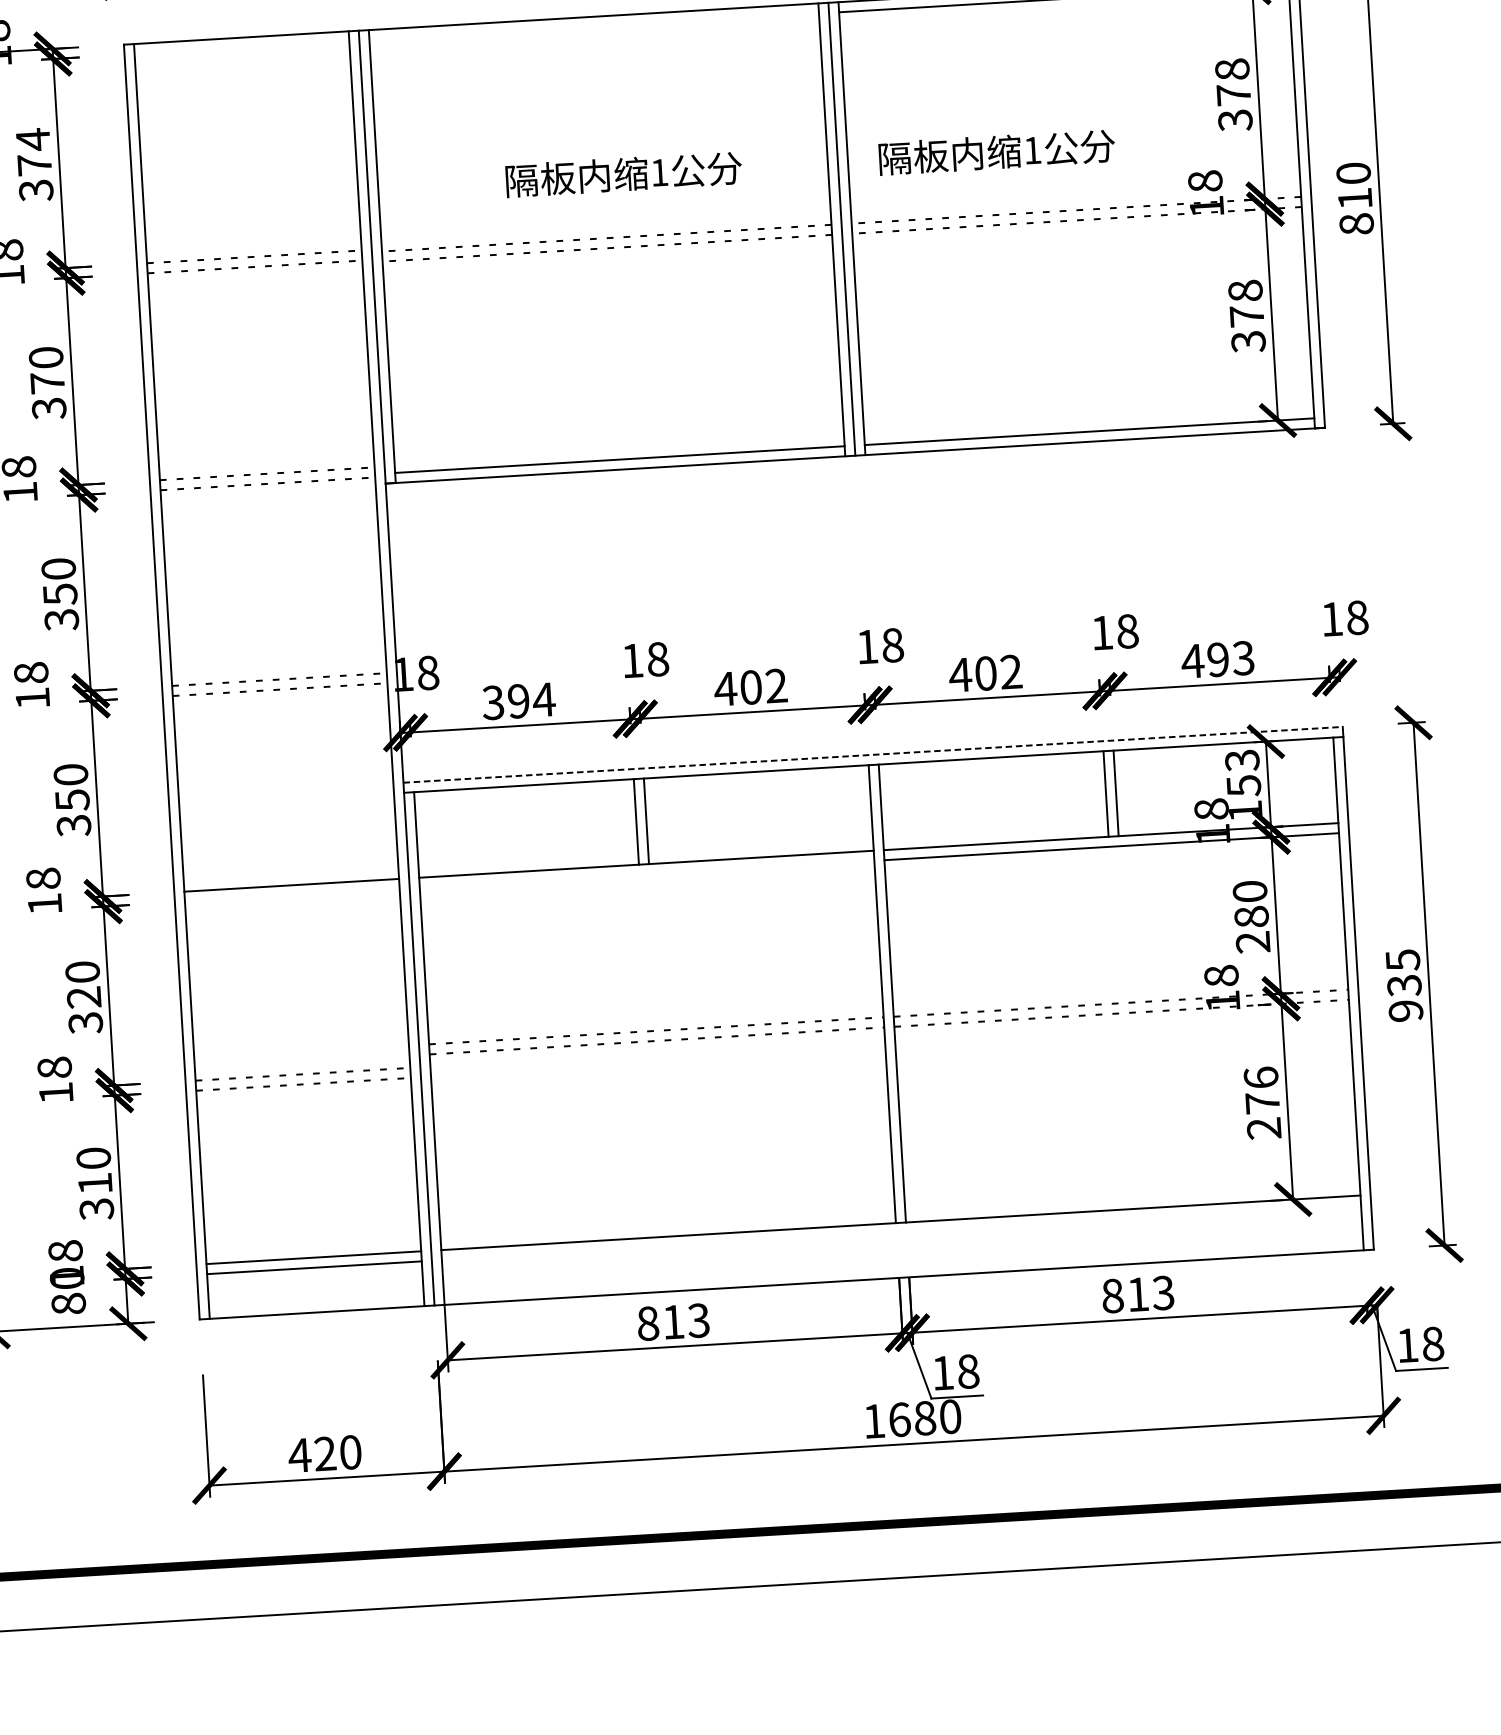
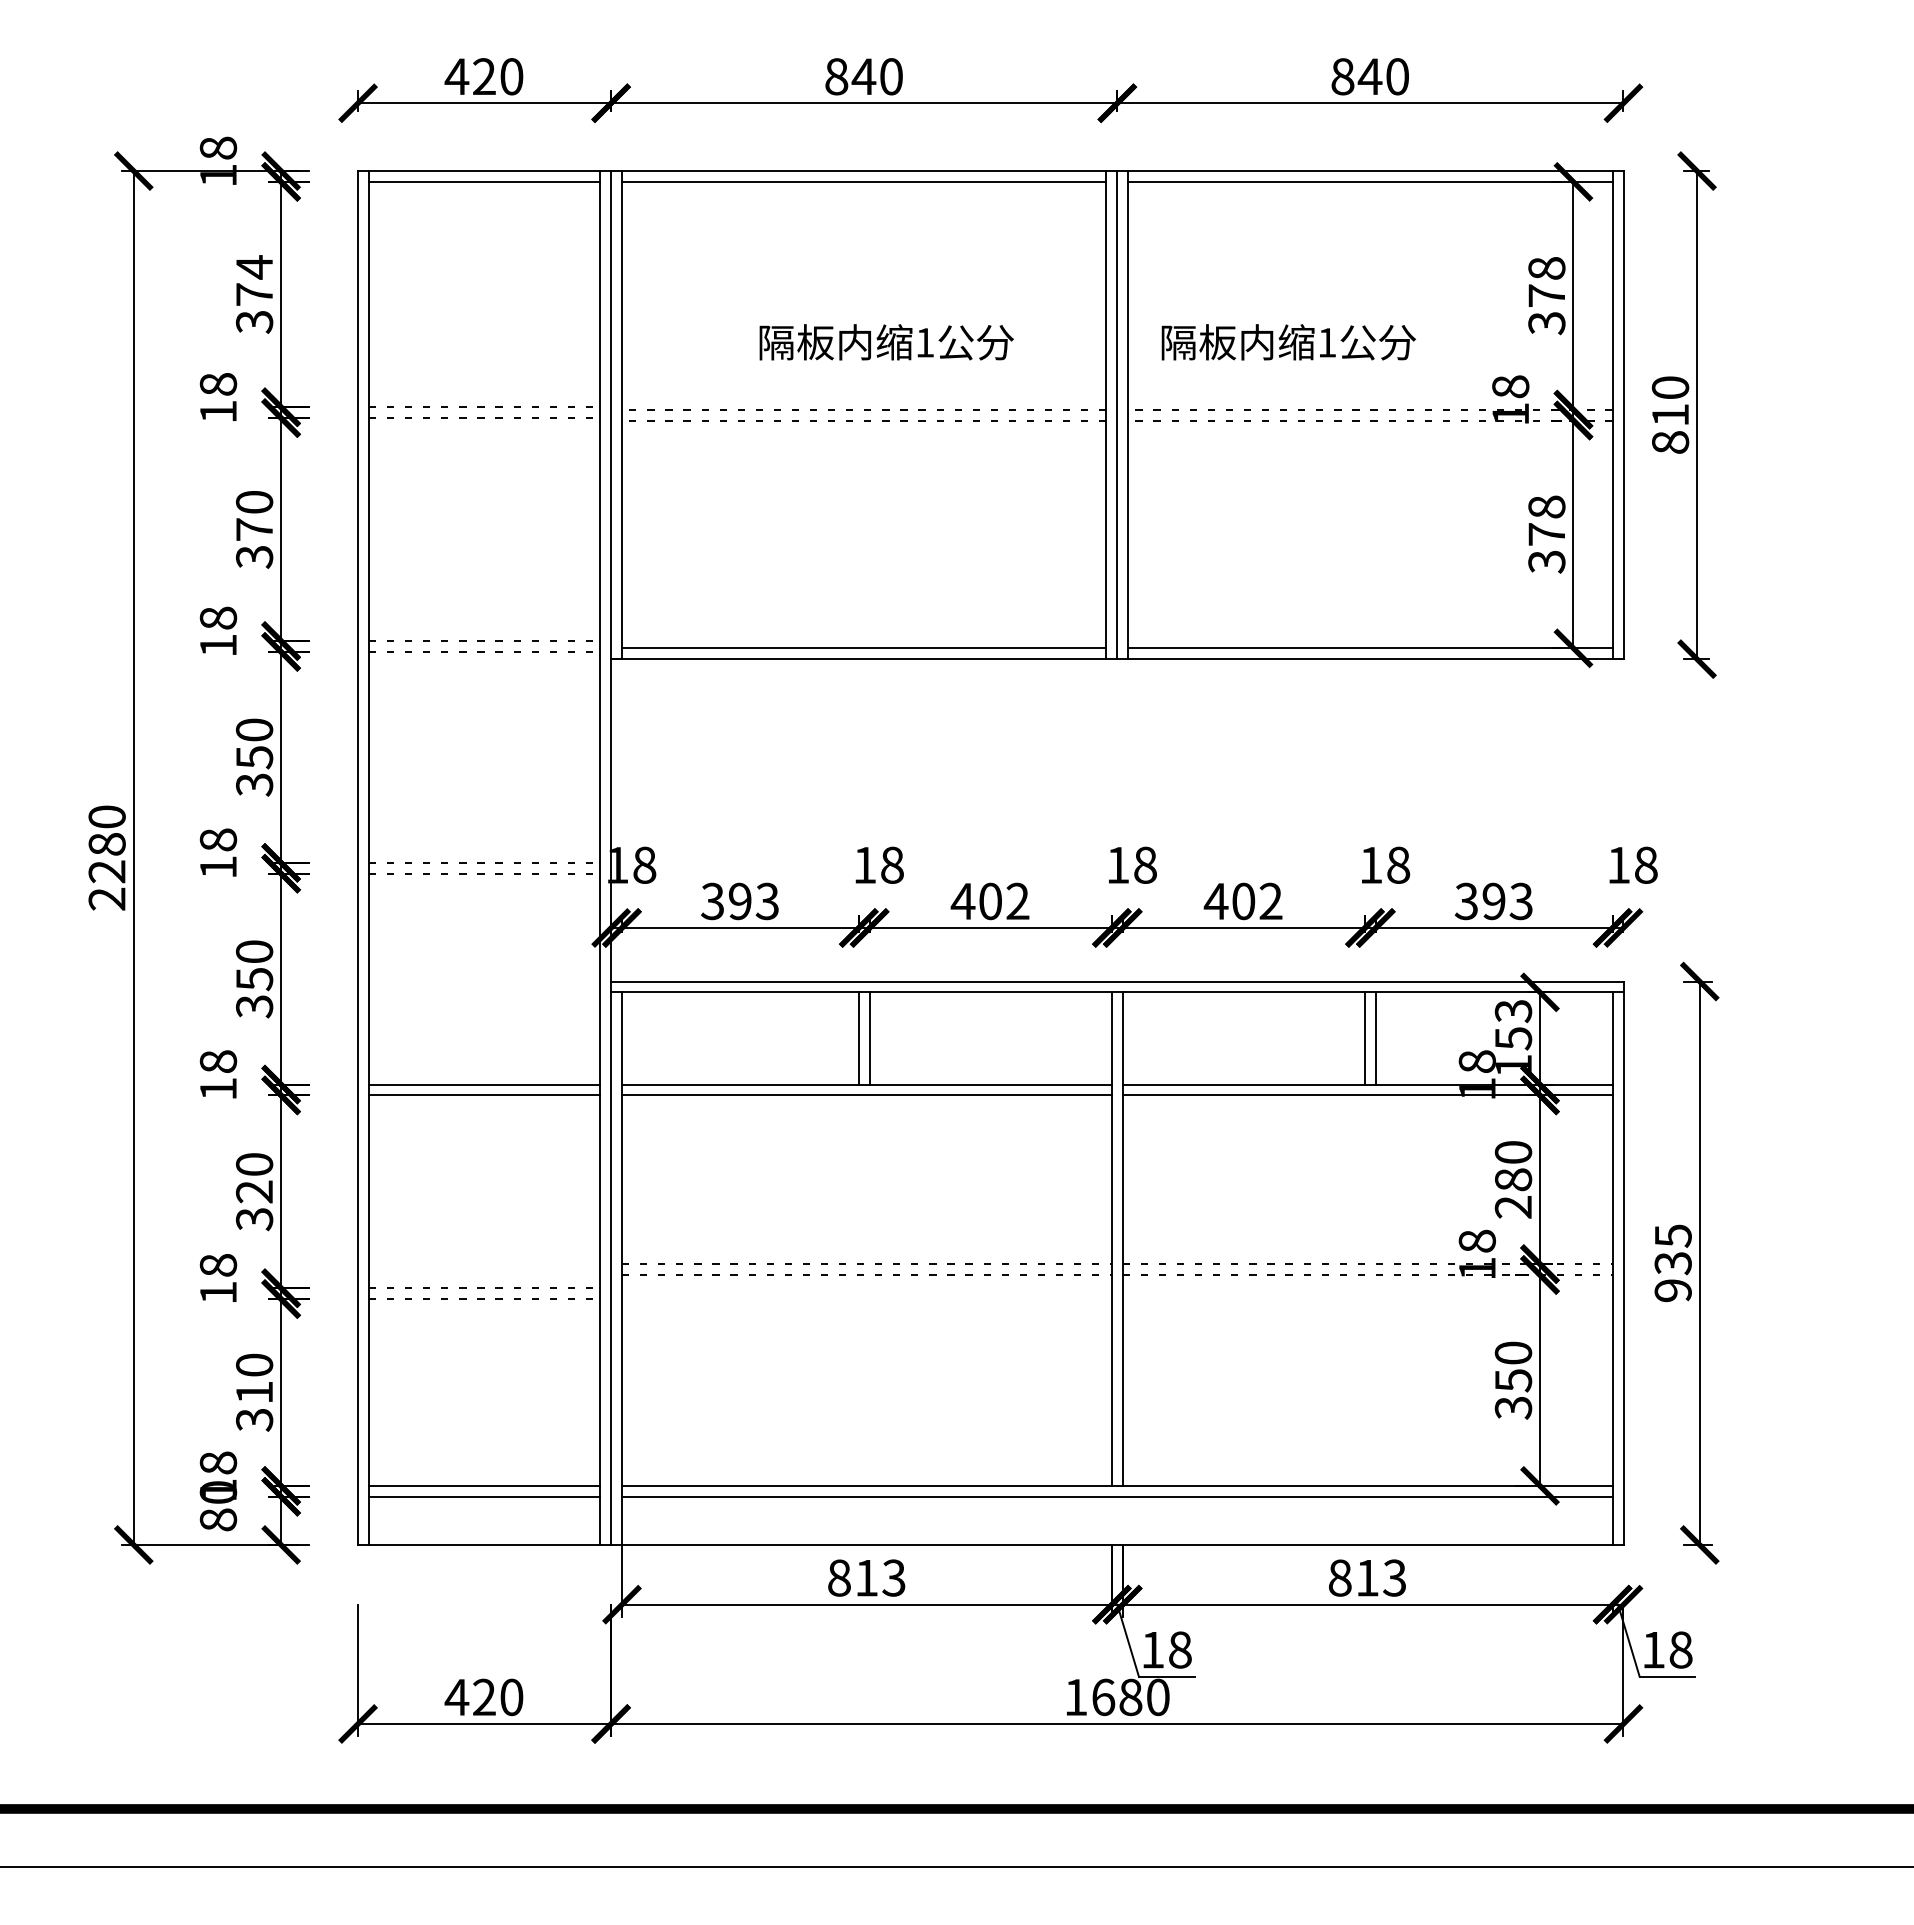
line: (594, 26) -> (864, 181), added
line: (241, 47) -> (484, 181), added
text: (1192, 661) -> (1466, 901), 493 -> 393
text: (544, 699) -> (767, 901), 394 -> 393
line: (873, 754) -> (1117, 981), dashed -> solid
line: (646, 874) -> (866, 1095), added
line: (292, 895) -> (484, 1095), added
text: (1262, 1103) -> (1513, 1380), 276 -> 350
line: (901, 1232) -> (1117, 1496), added

